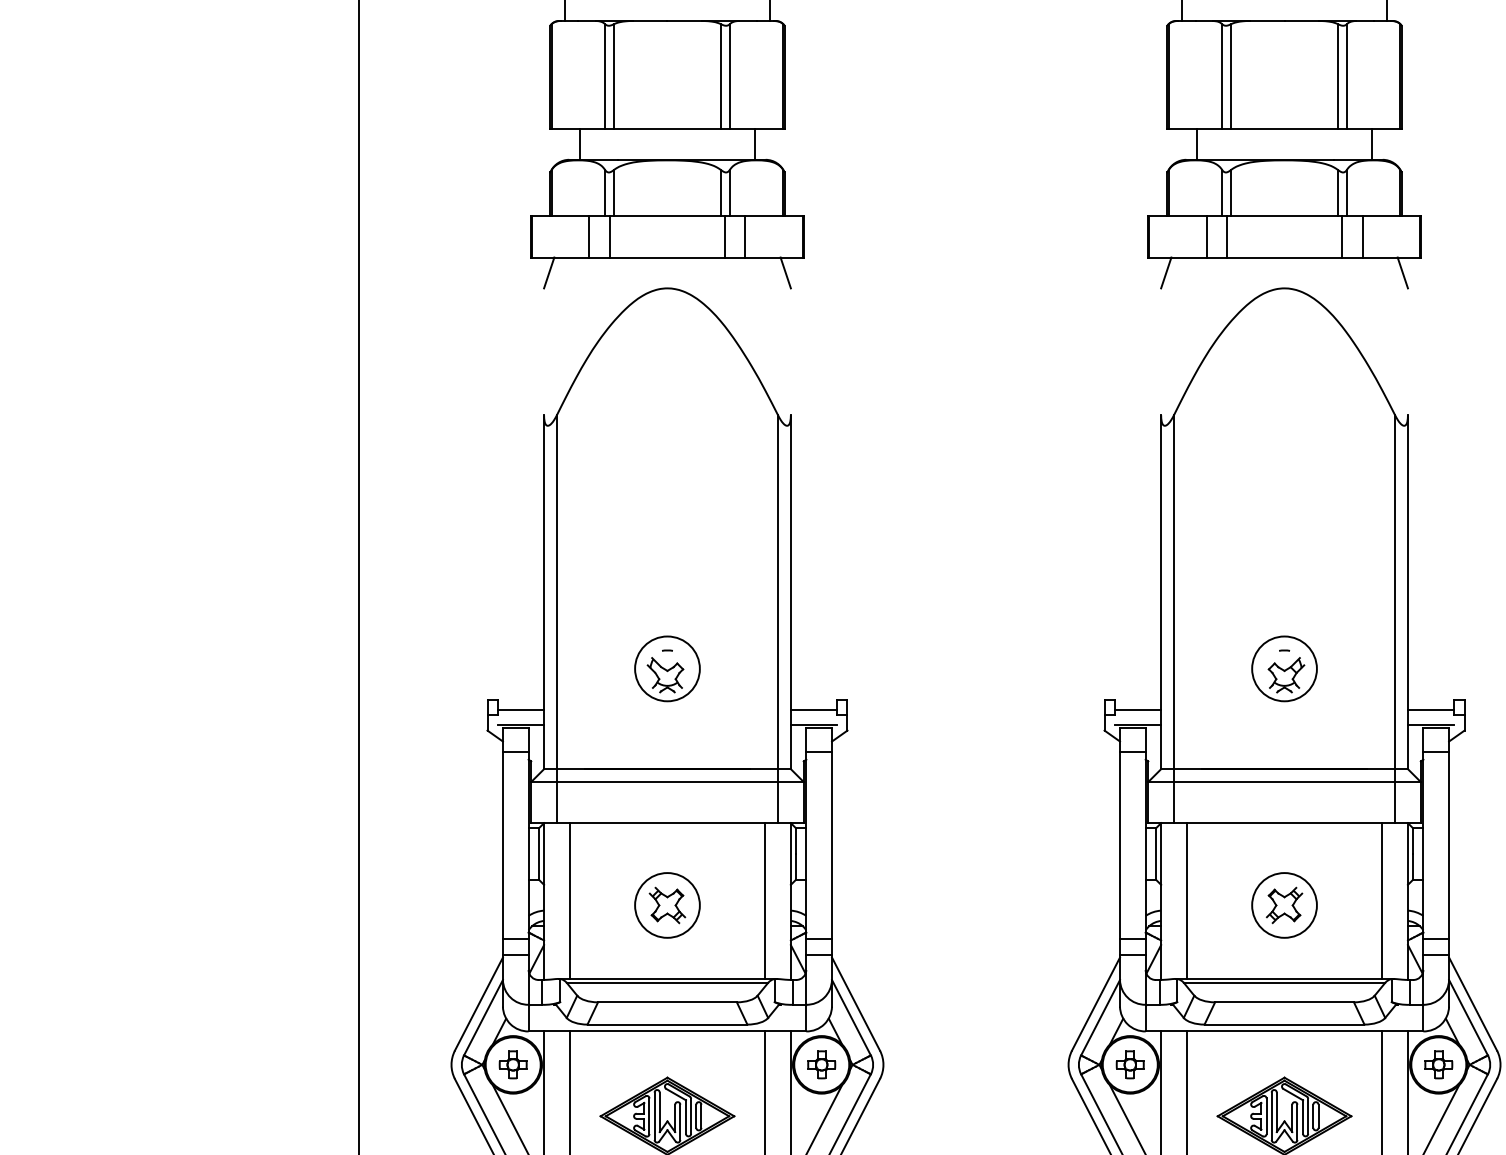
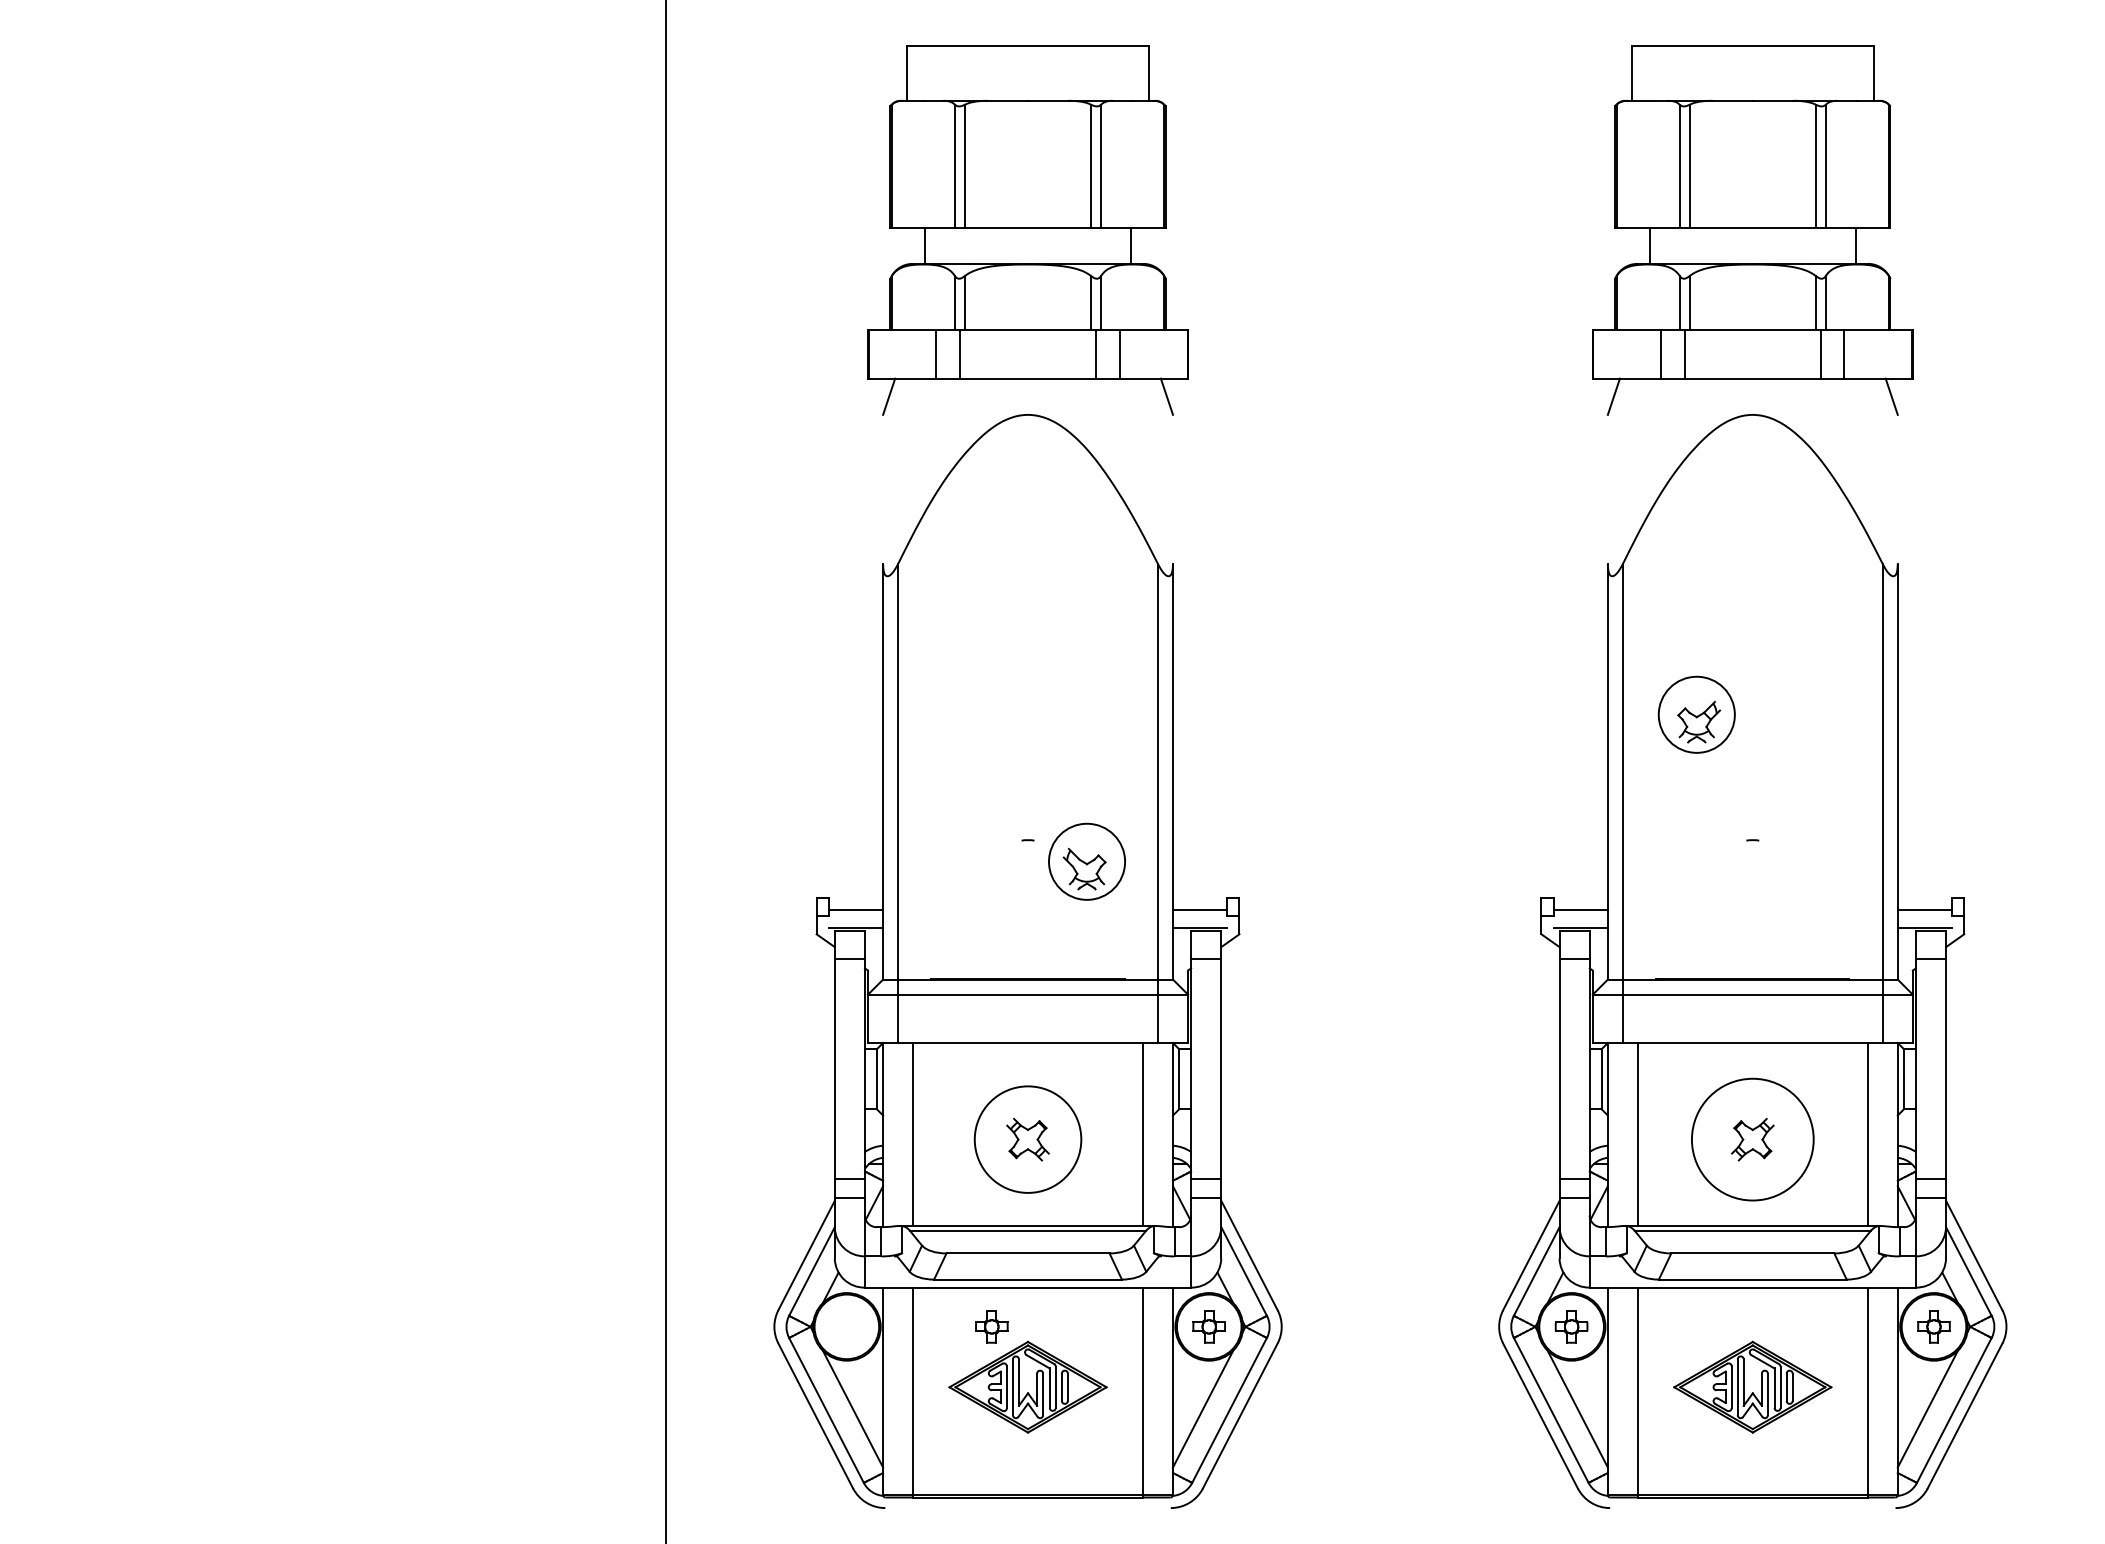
part: (667, 668) -> (1086, 861), moved
part: (1284, 668) -> (1696, 714), moved
circle: (667, 905) -> (1028, 1139), size x1.4
circle: (1284, 905) -> (1752, 1139), size x1.6
part: (512, 1064) -> (991, 1326), moved

